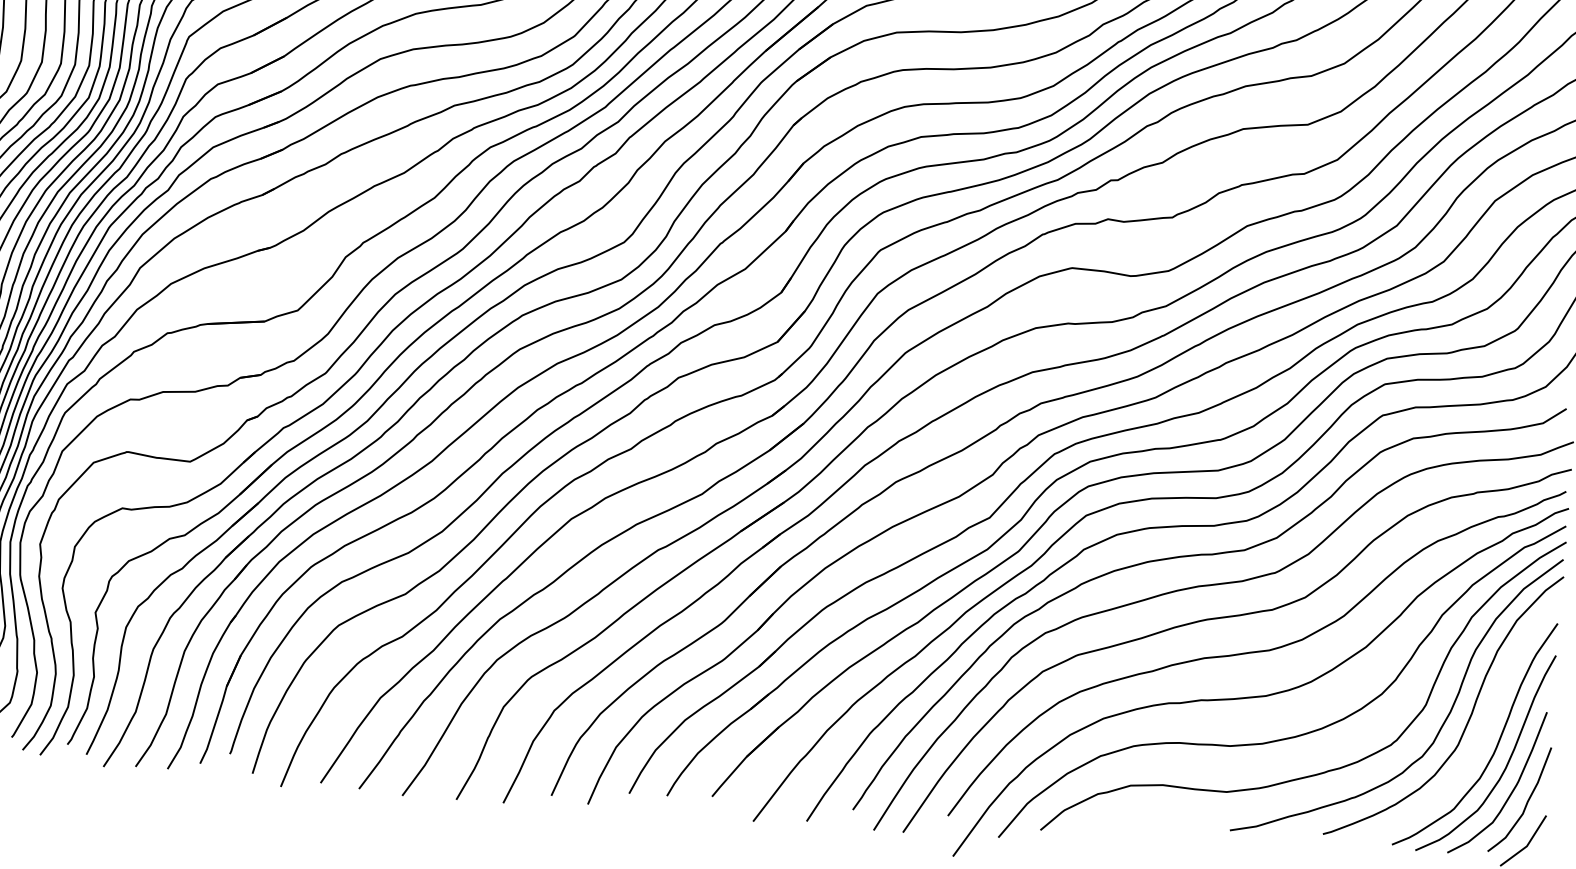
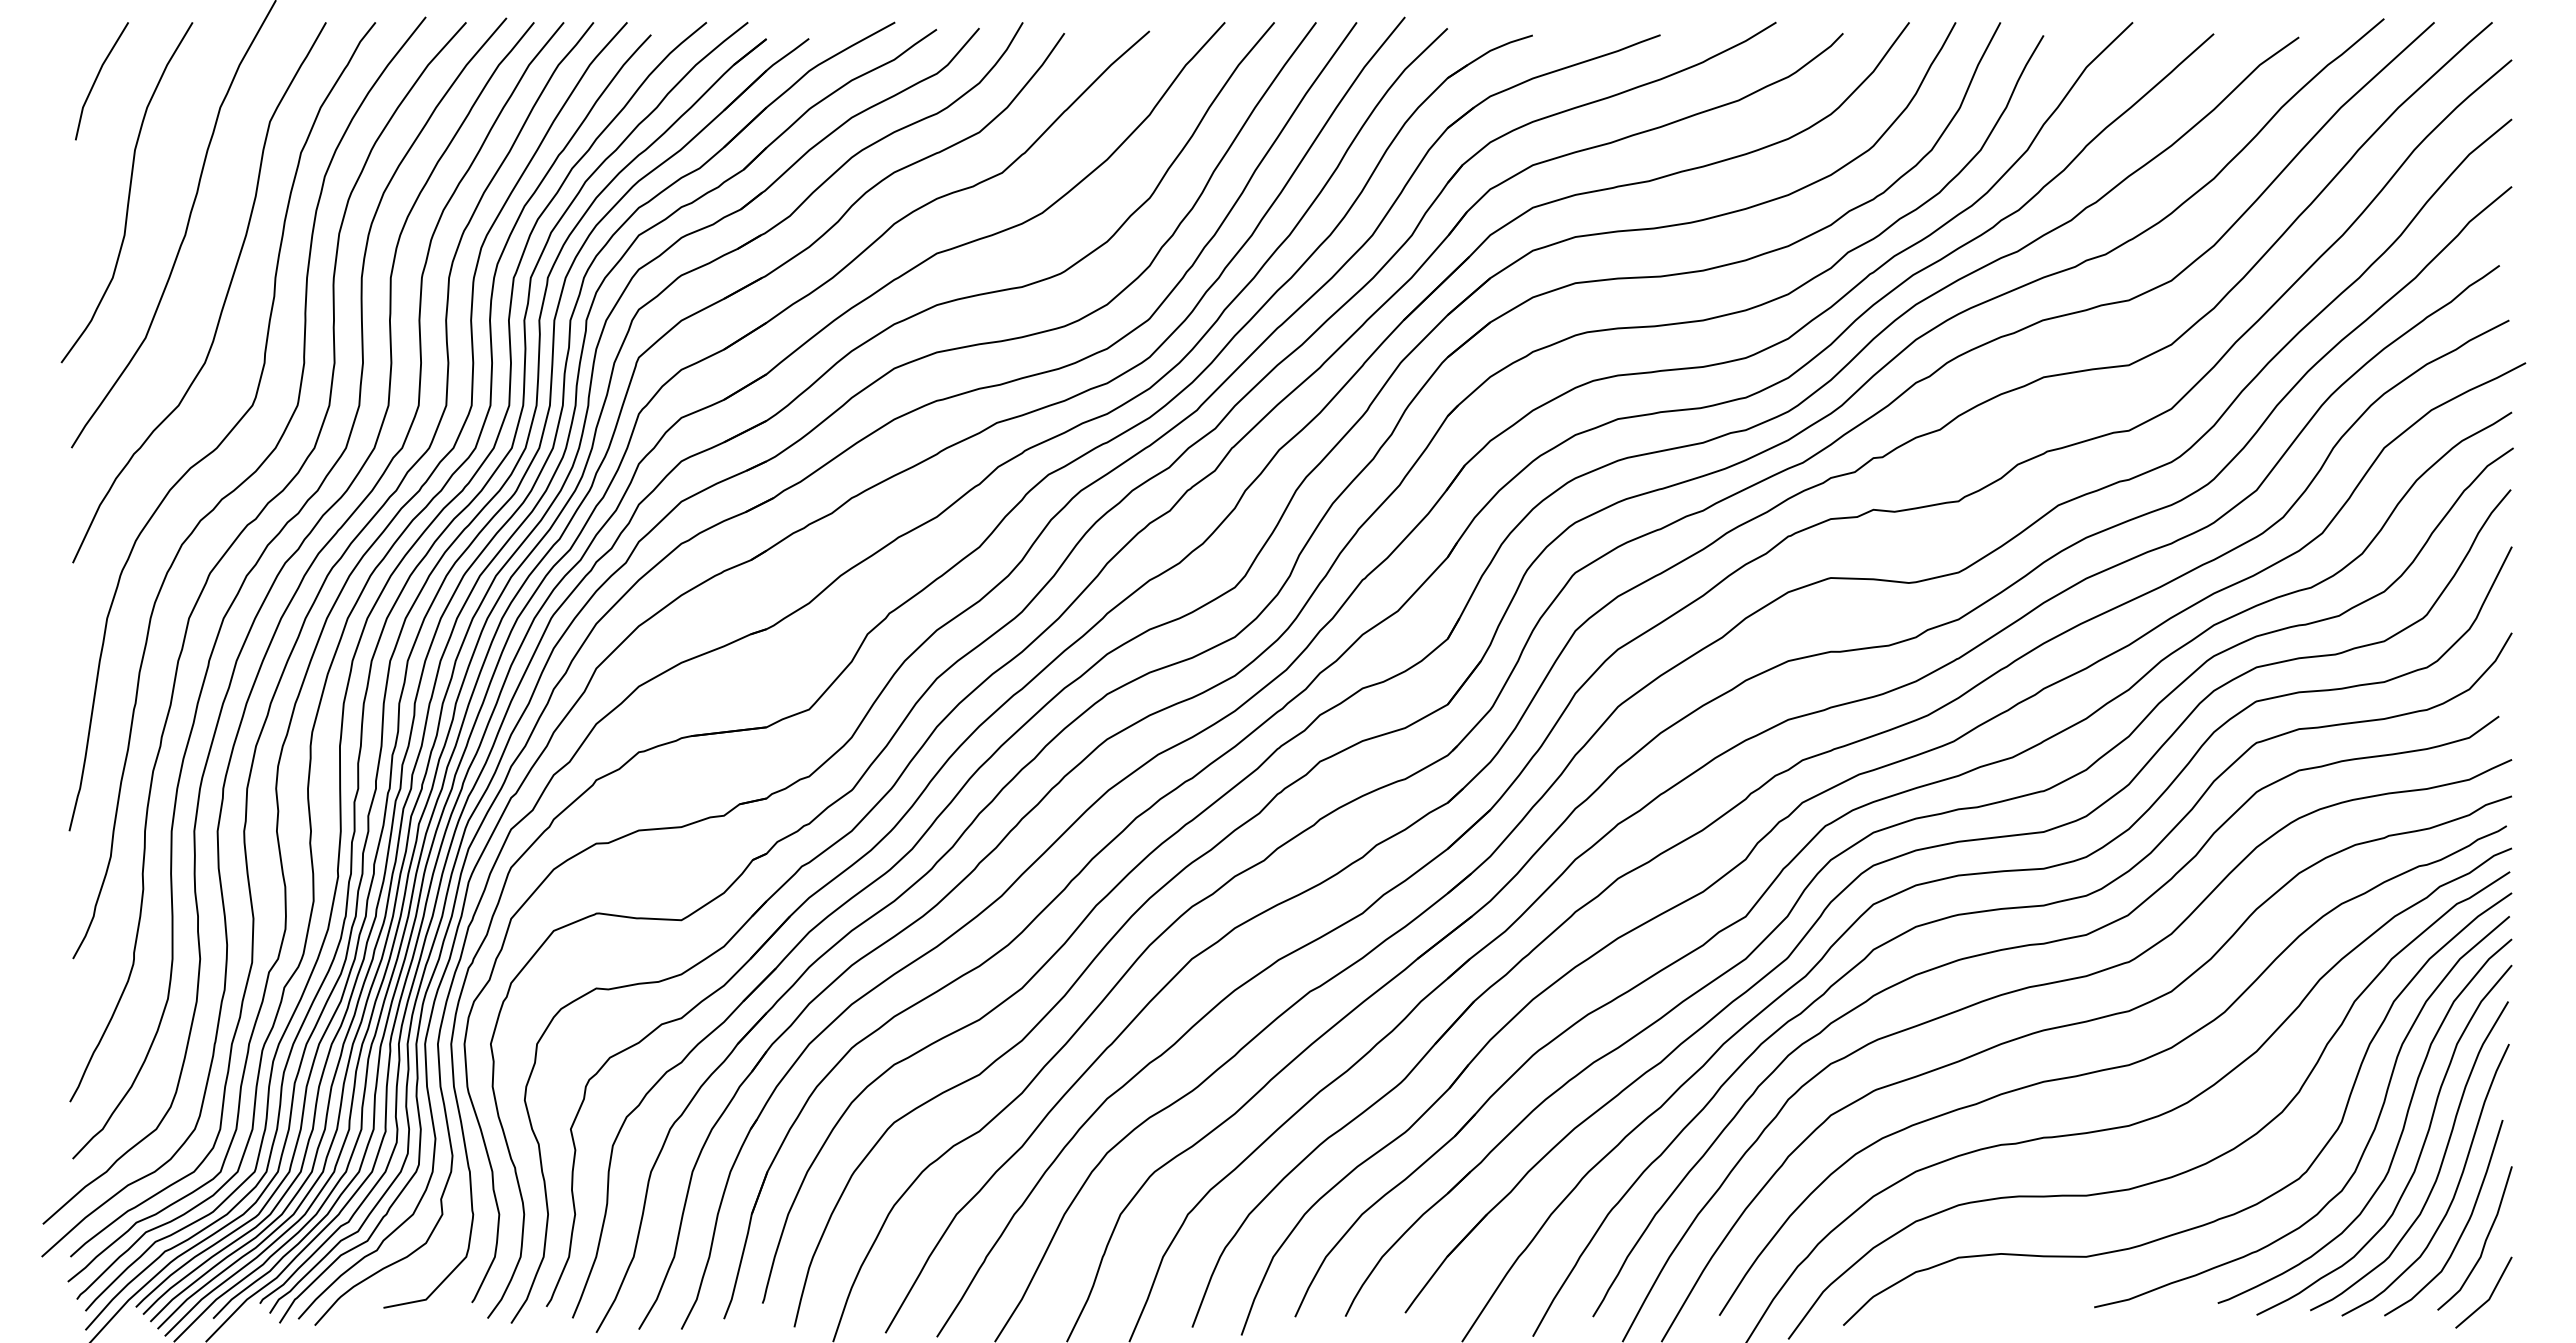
curve: (1483, 730) -> (2420, 1150), added

